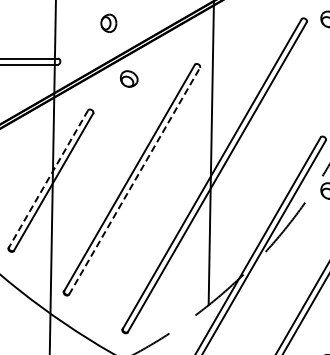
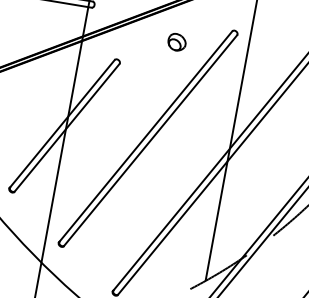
part: (129, 78) -> (177, 41), moved
line: (48, 179) -> (62, 124), dashed -> solid
line: (134, 181) -> (150, 140), dashed -> solid

